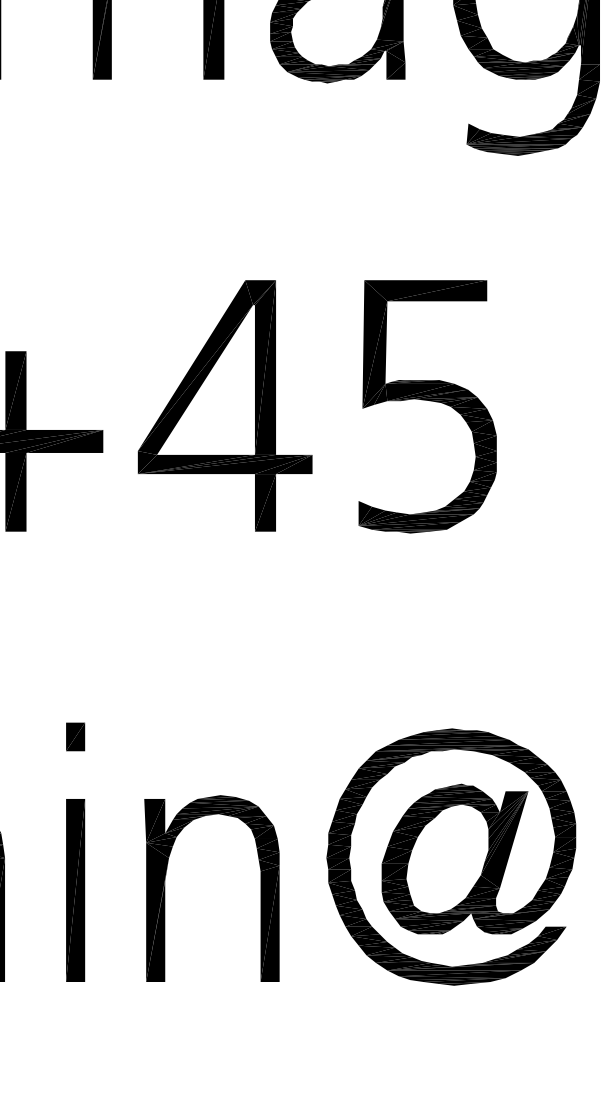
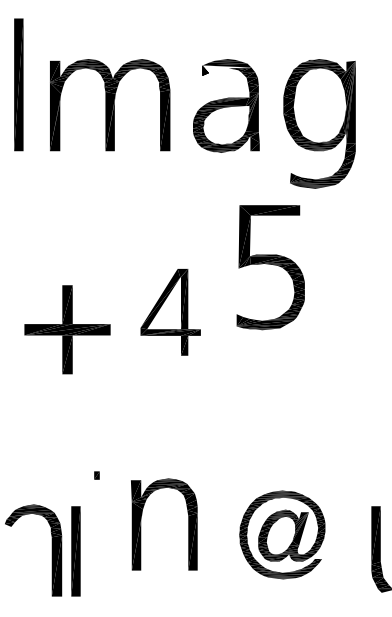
part: (224, 406) -> (170, 312), size x0.7
part: (427, 406) -> (270, 267), moved
part: (74, 736) -> (96, 475), size x0.6
part: (449, 856) -> (281, 534), size x0.7
part: (165, 888) -> (141, 524), moved
part: (74, 890) -> (75, 551), moved

